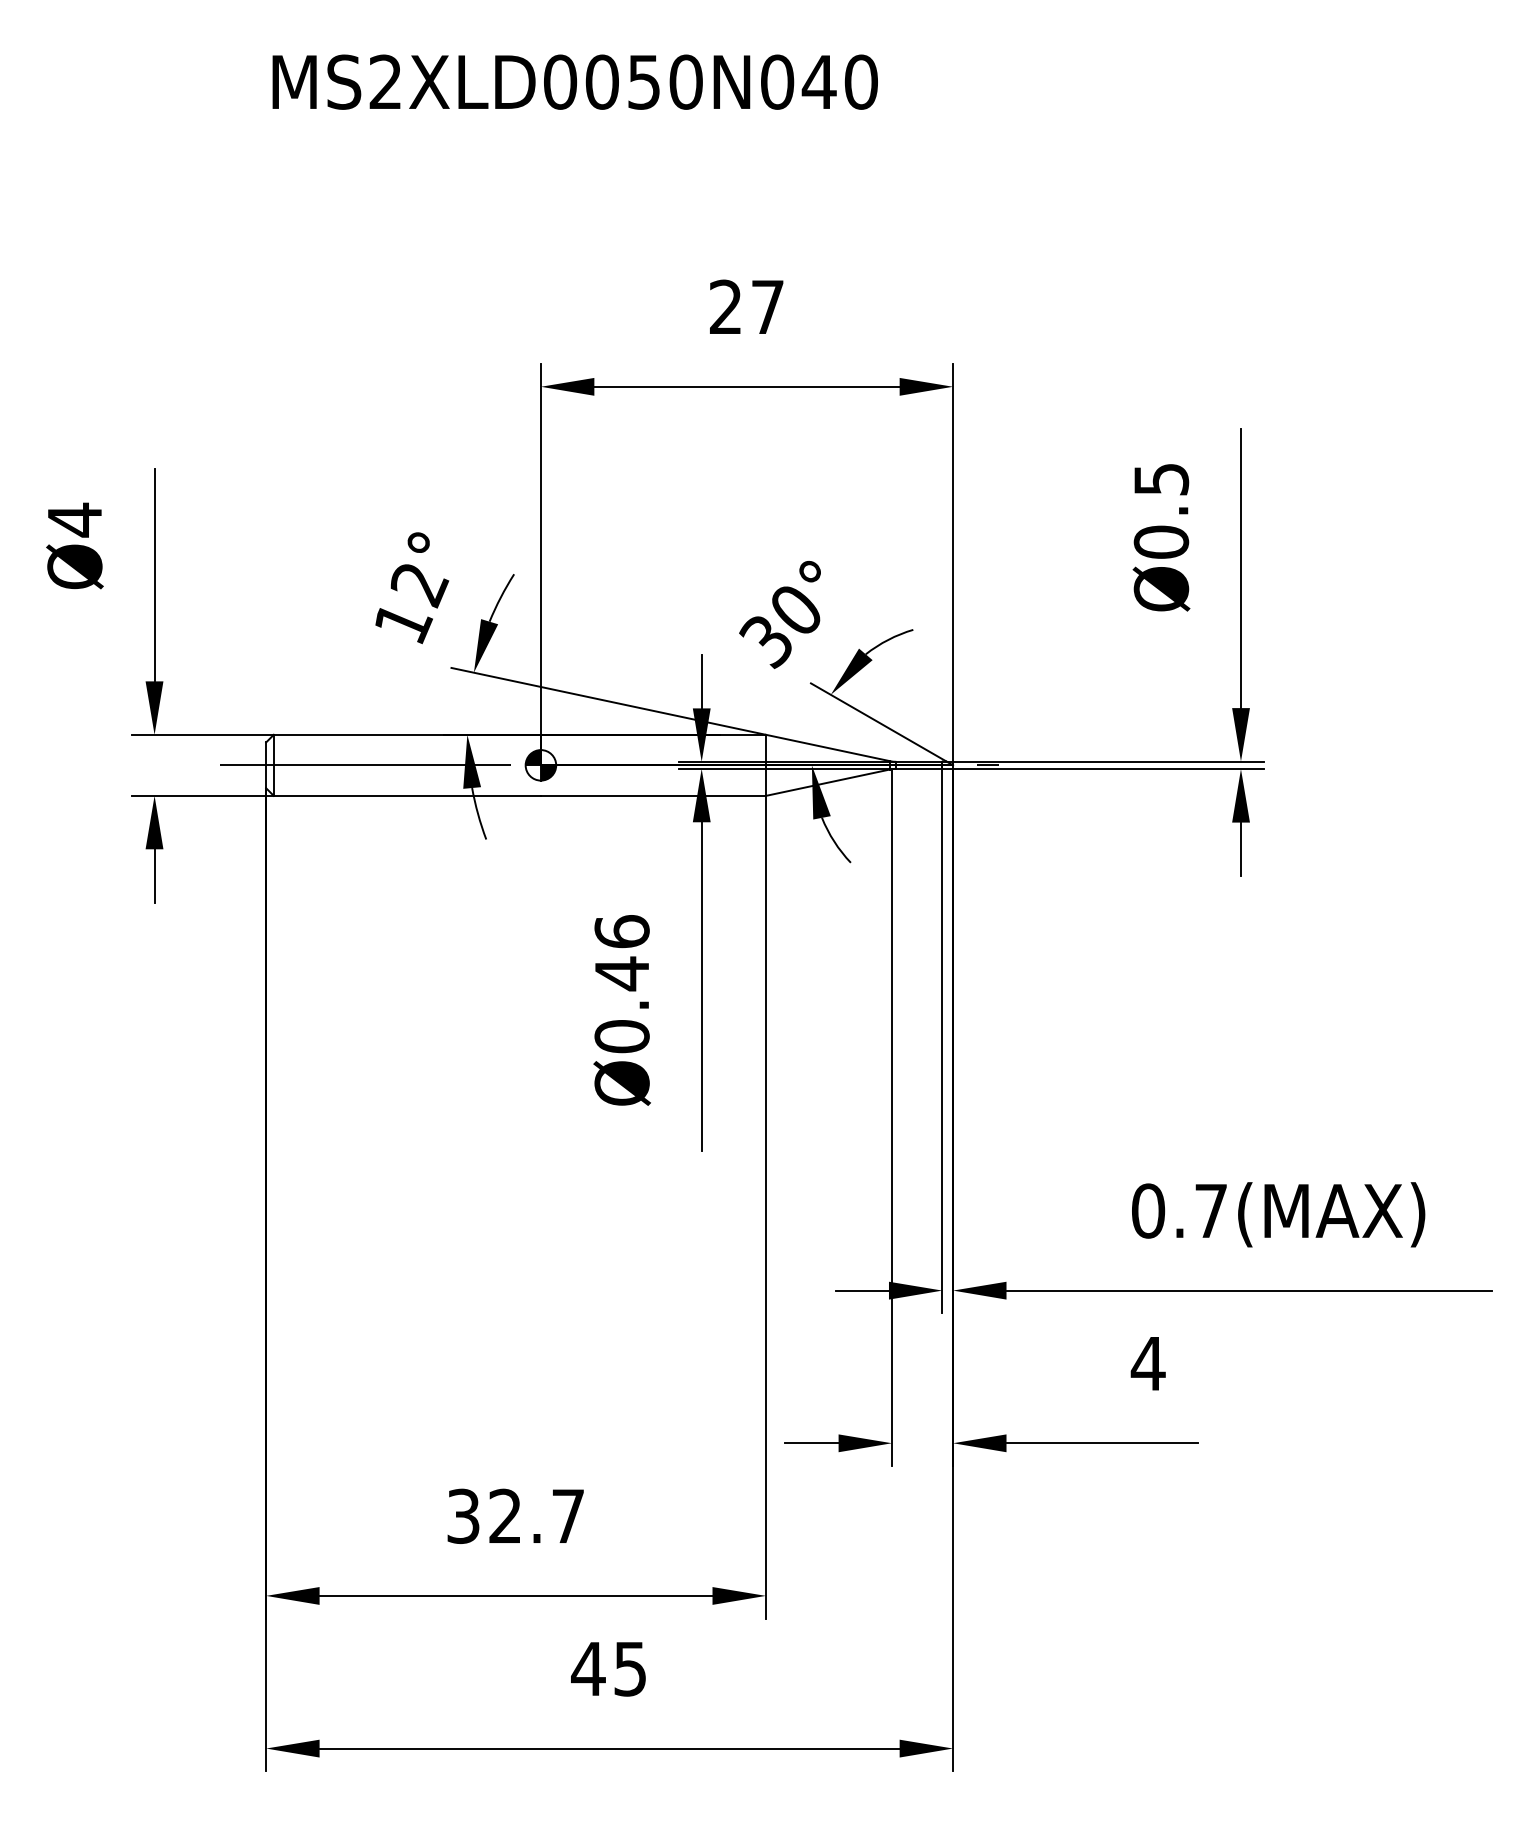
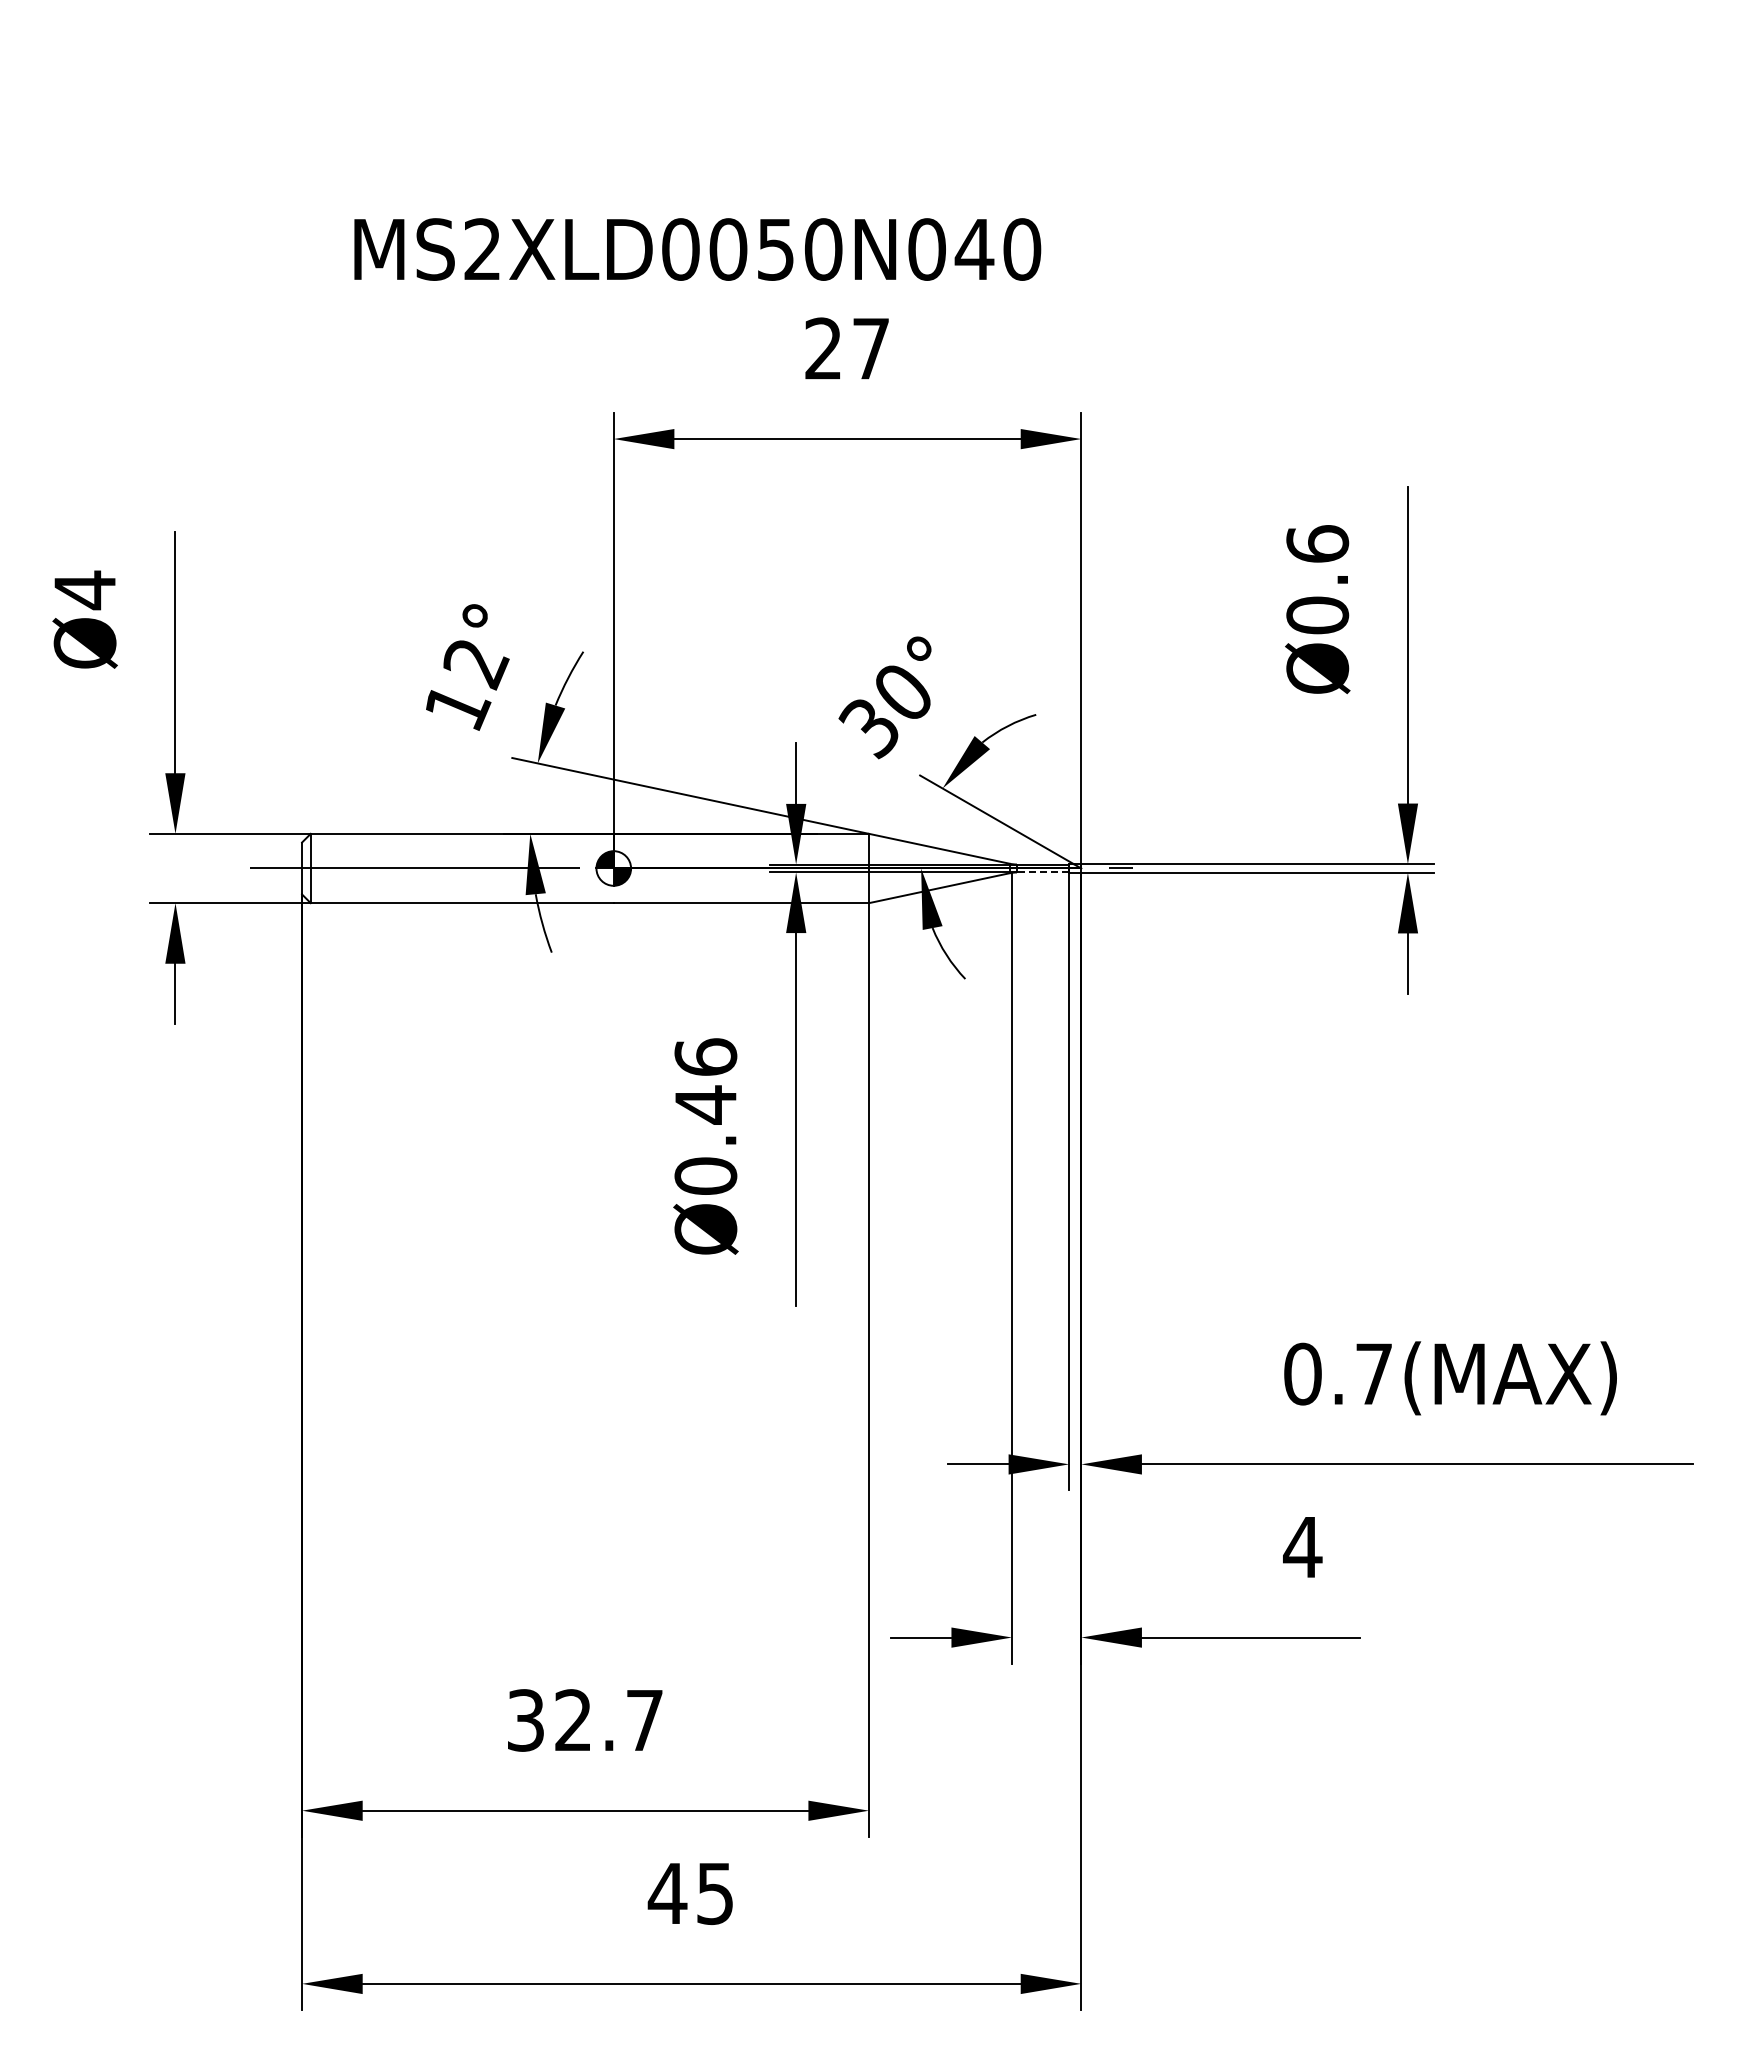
text: (575, 82) -> (697, 249), moved
text: (1161, 478) -> (1317, 543), Ø0.5 -> Ø0.6
line: (918, 768) -> (1042, 872), solid -> dashed

